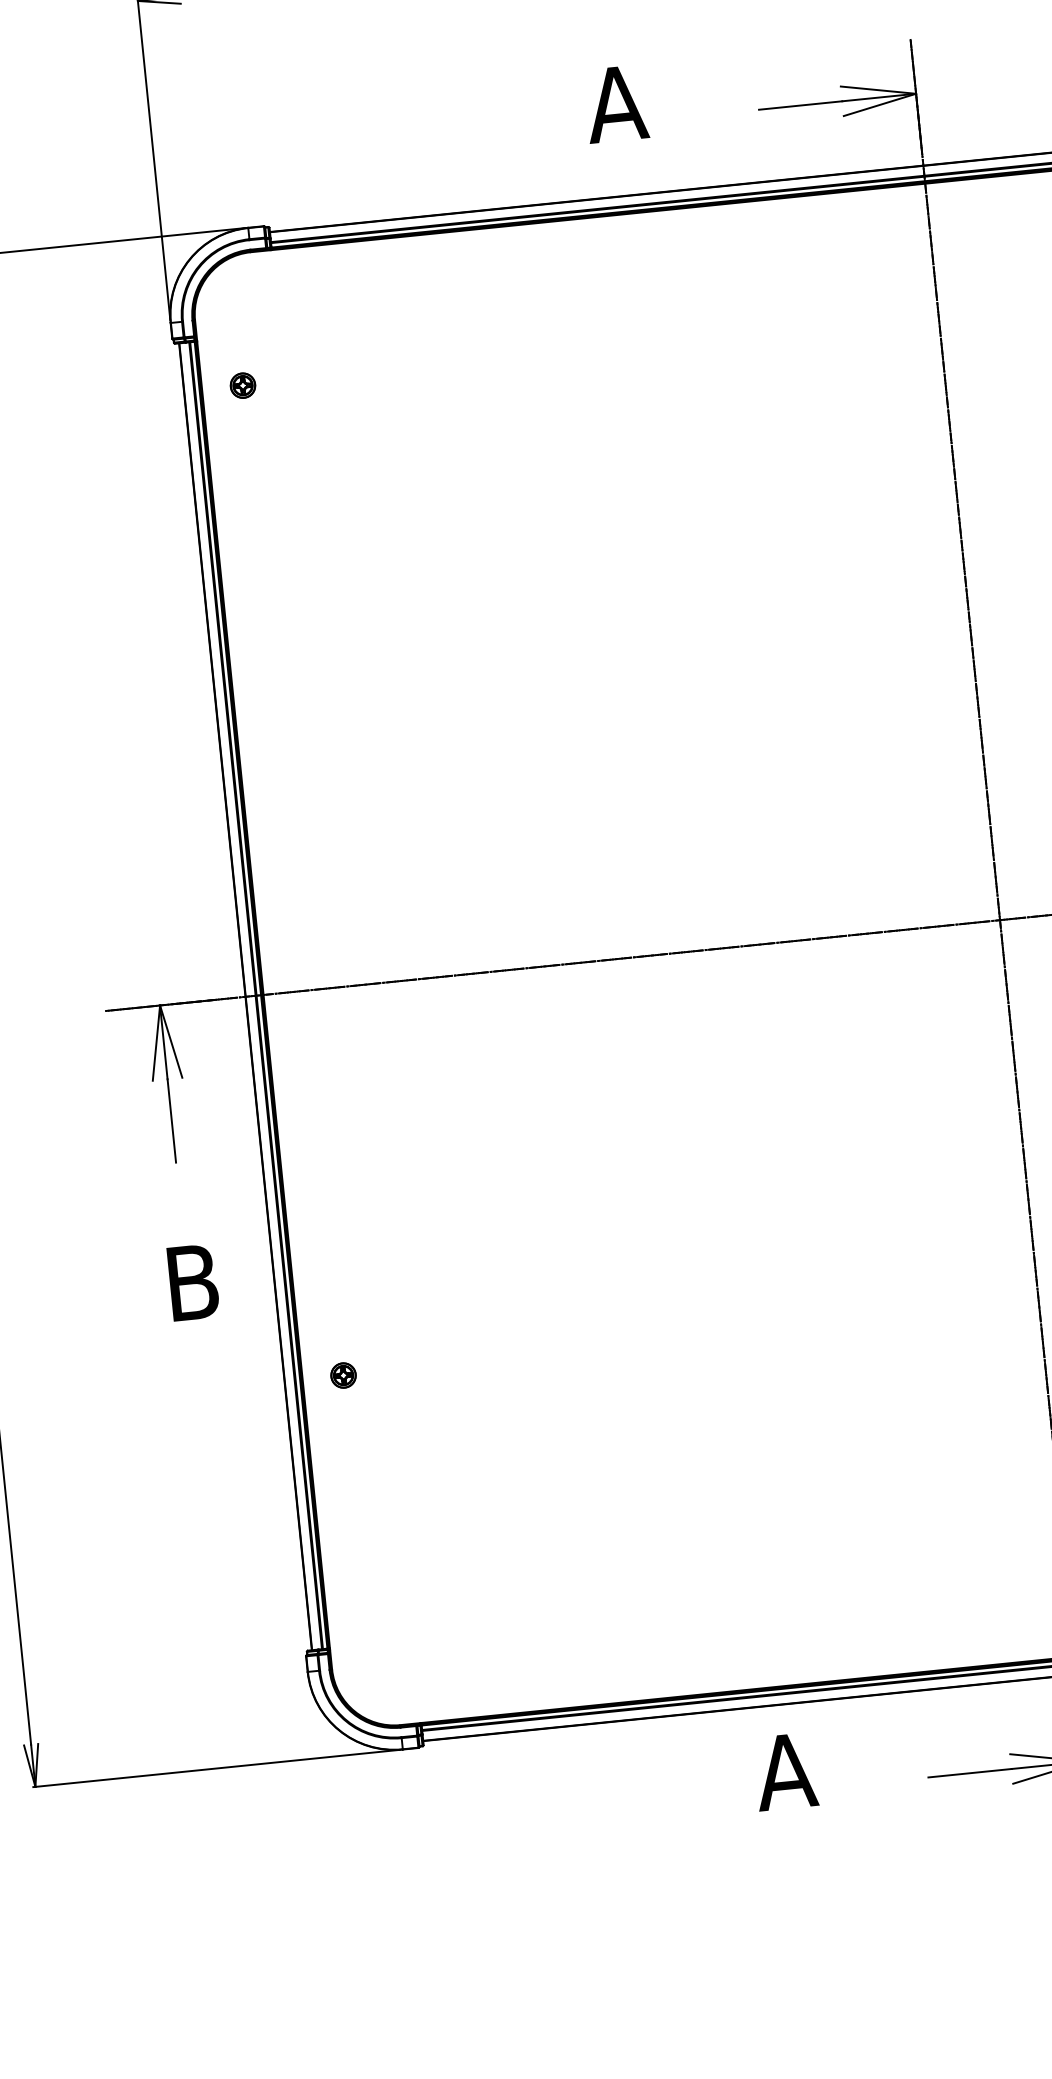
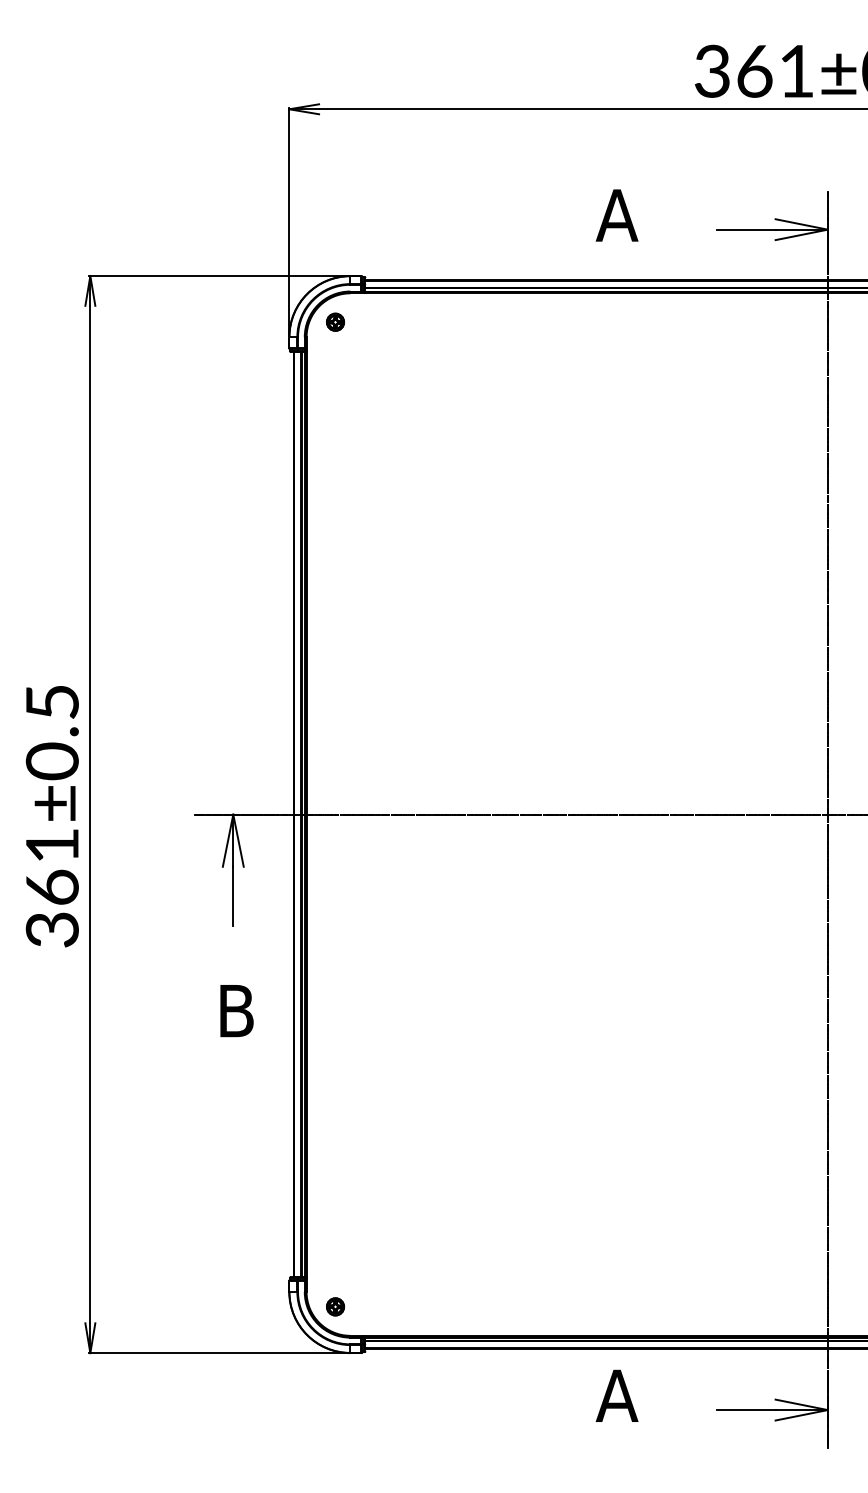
part: (242, 384) -> (335, 321), moved
part: (343, 1374) -> (335, 1306), moved

